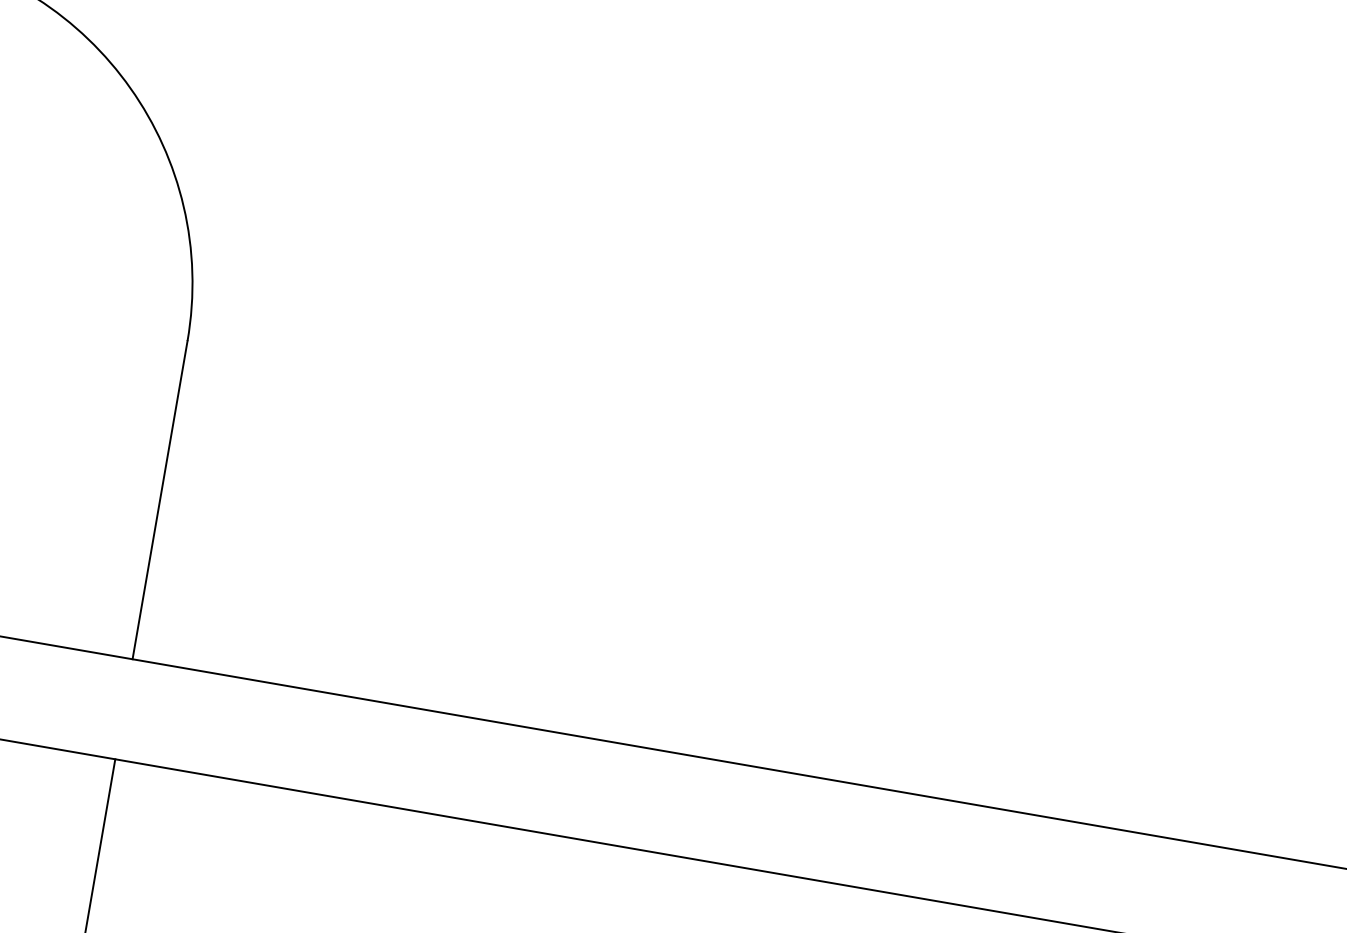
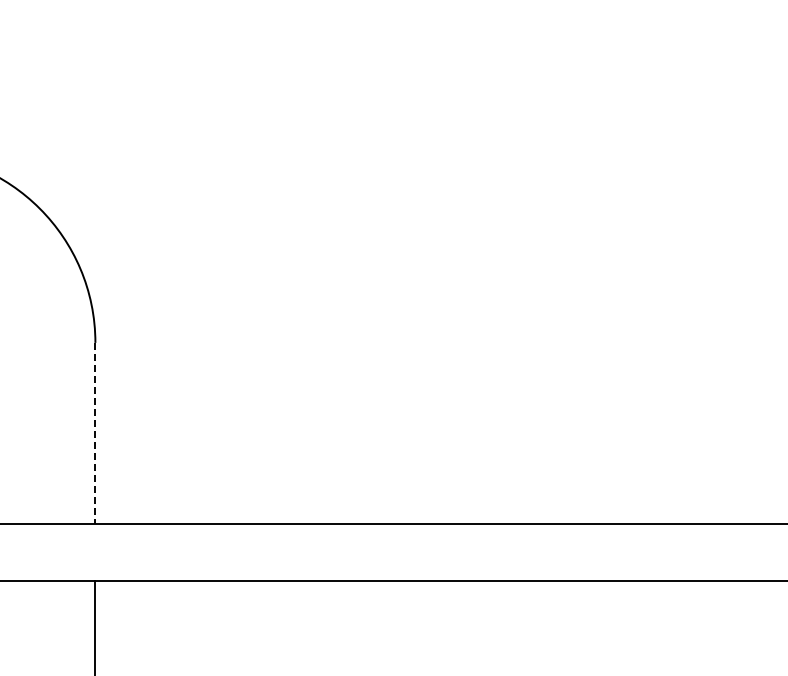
line: (160, 500) -> (95, 433), solid -> dashed

